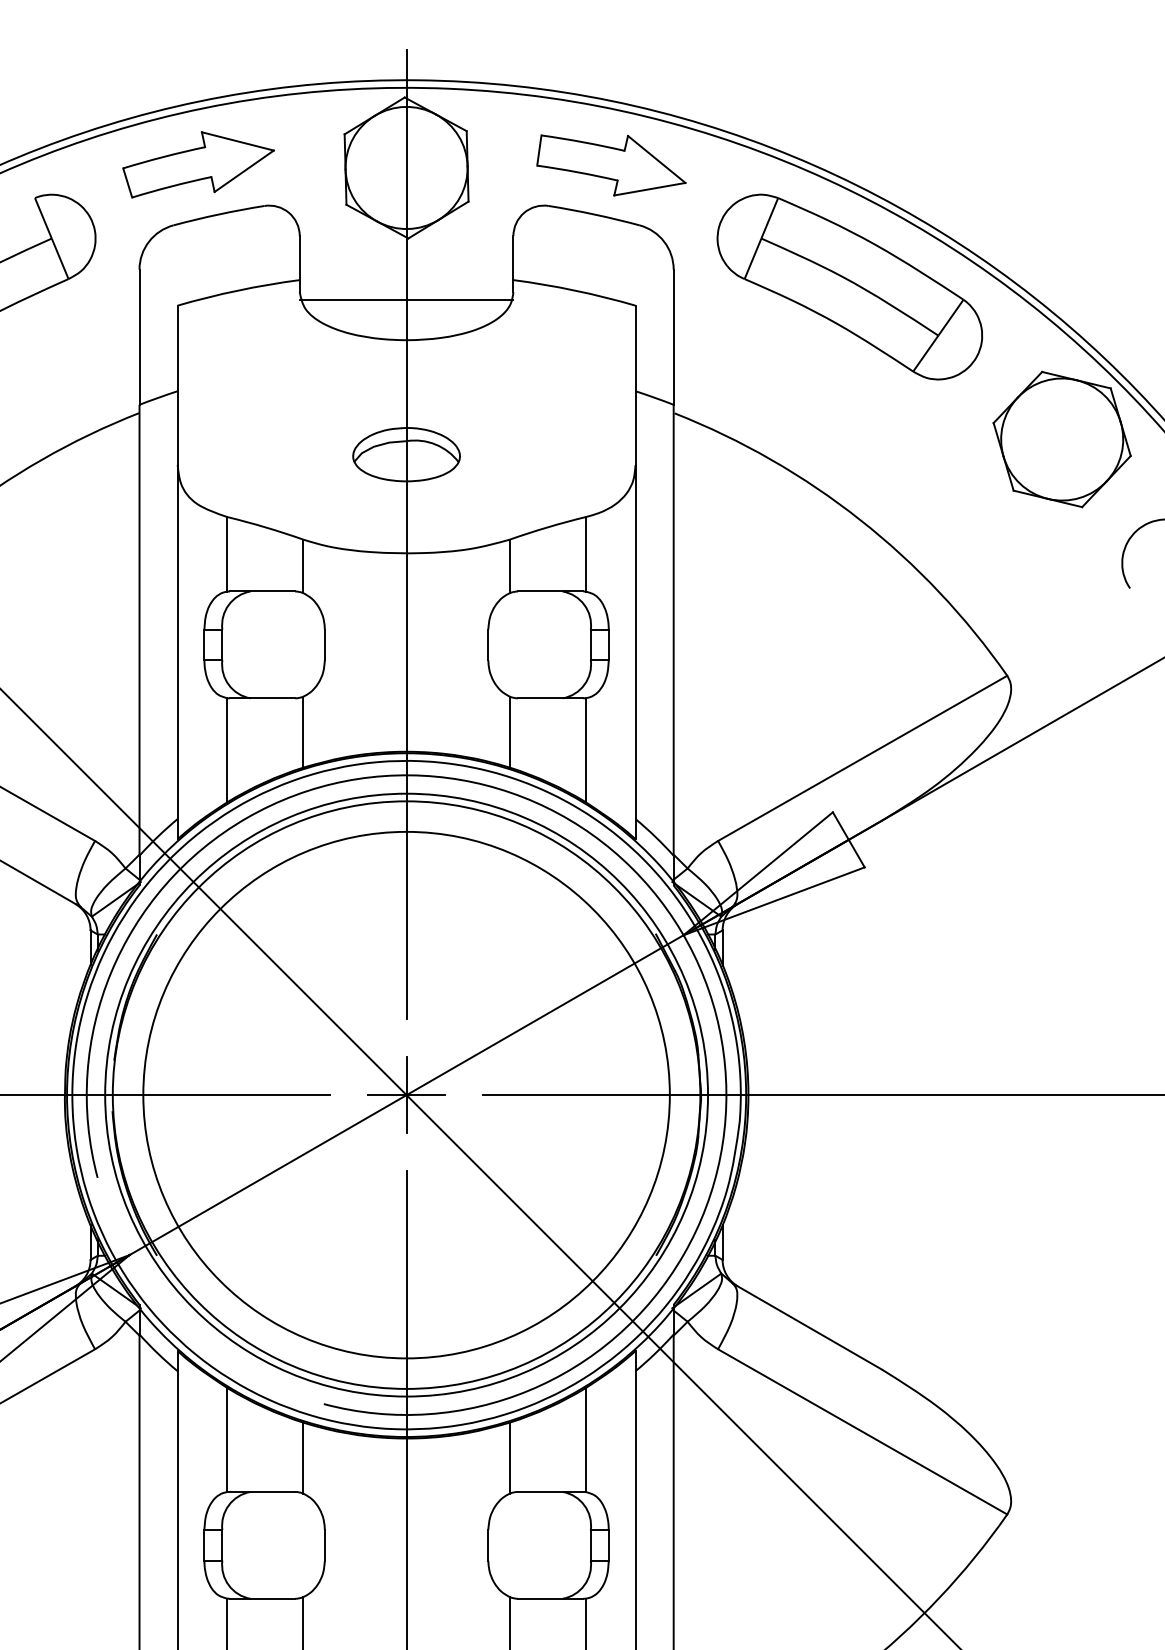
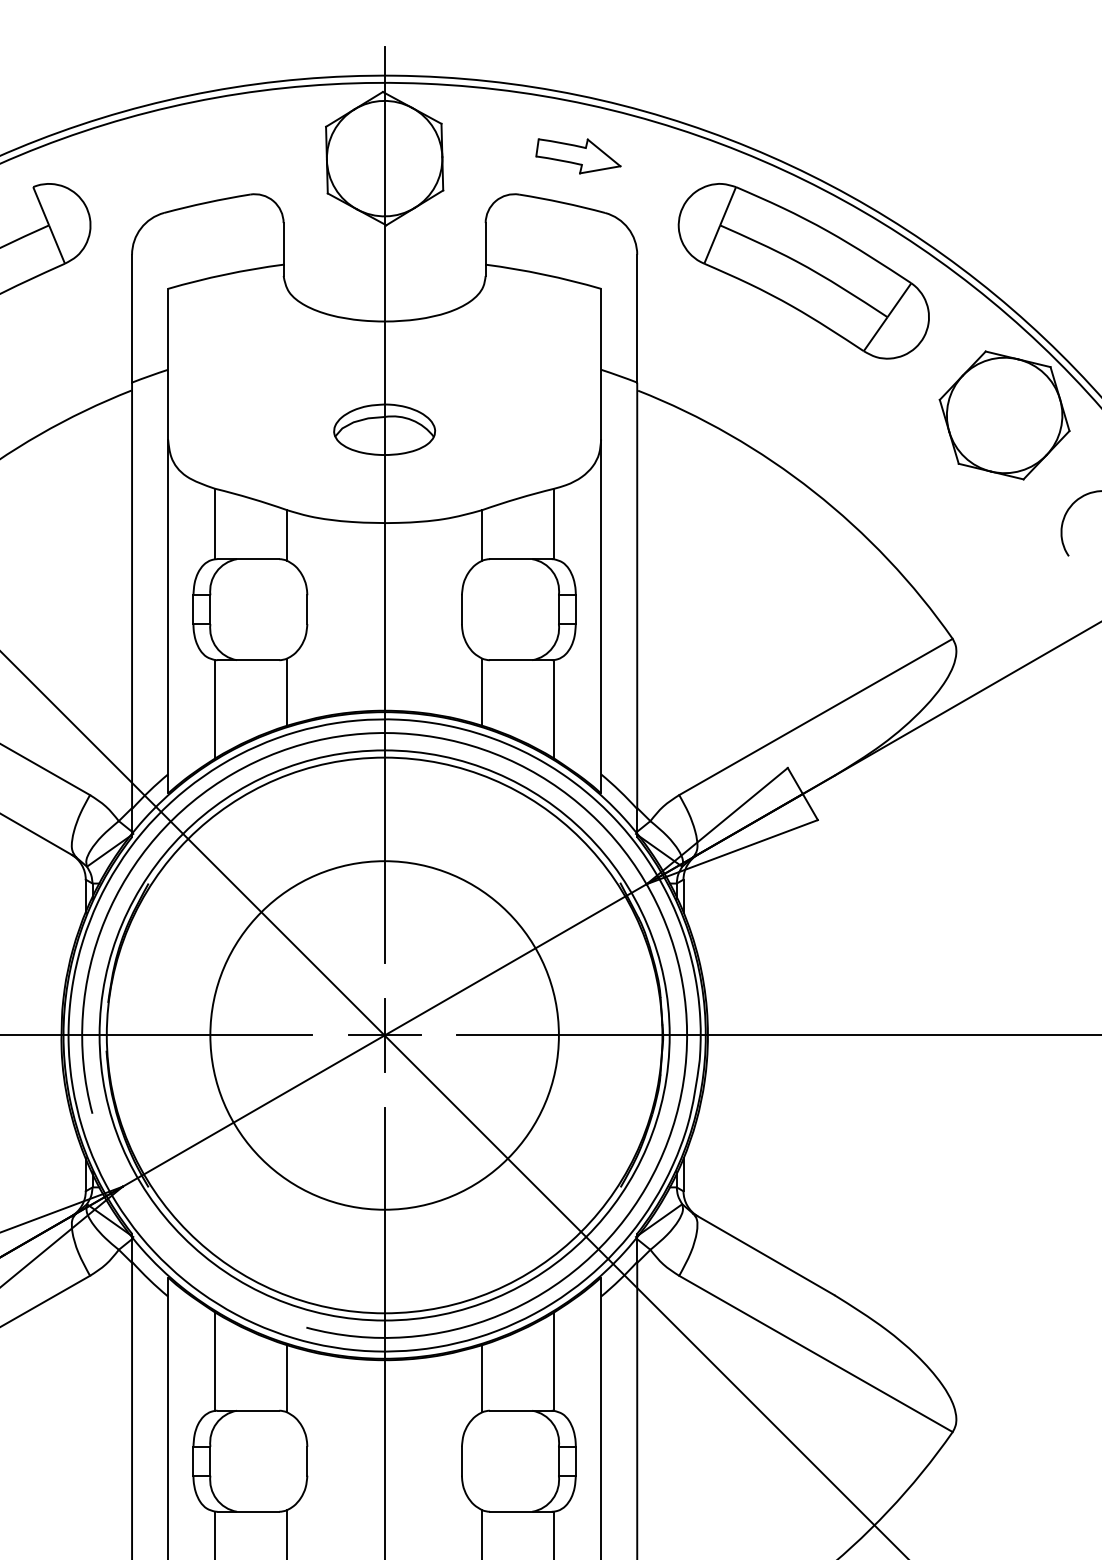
part: (198, 164) -> (187, 155), removed
part: (611, 165) -> (578, 156), size x0.6
line: (406, 300) -> (384, 283), removed
circle: (406, 1095) -> (384, 1035), size x0.7

